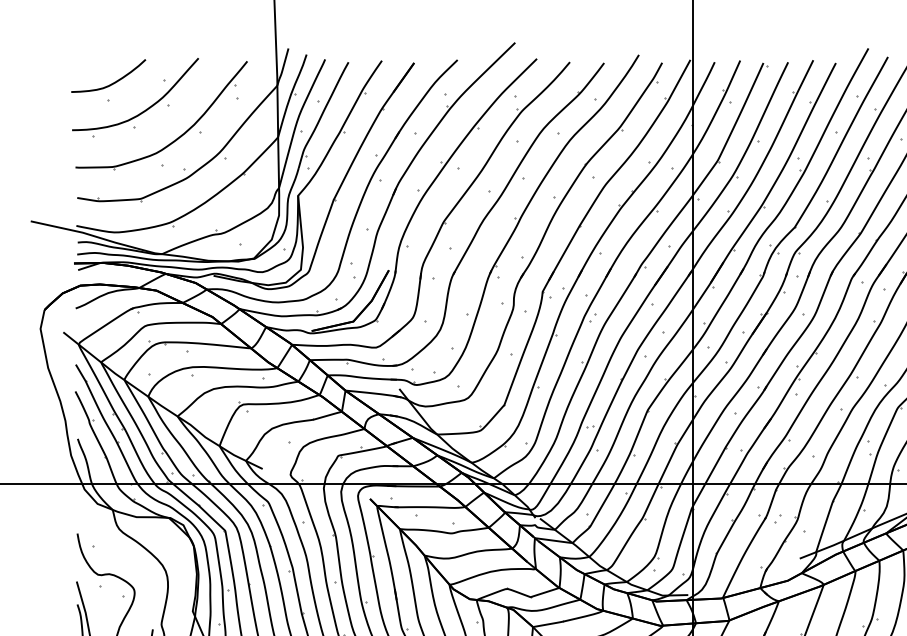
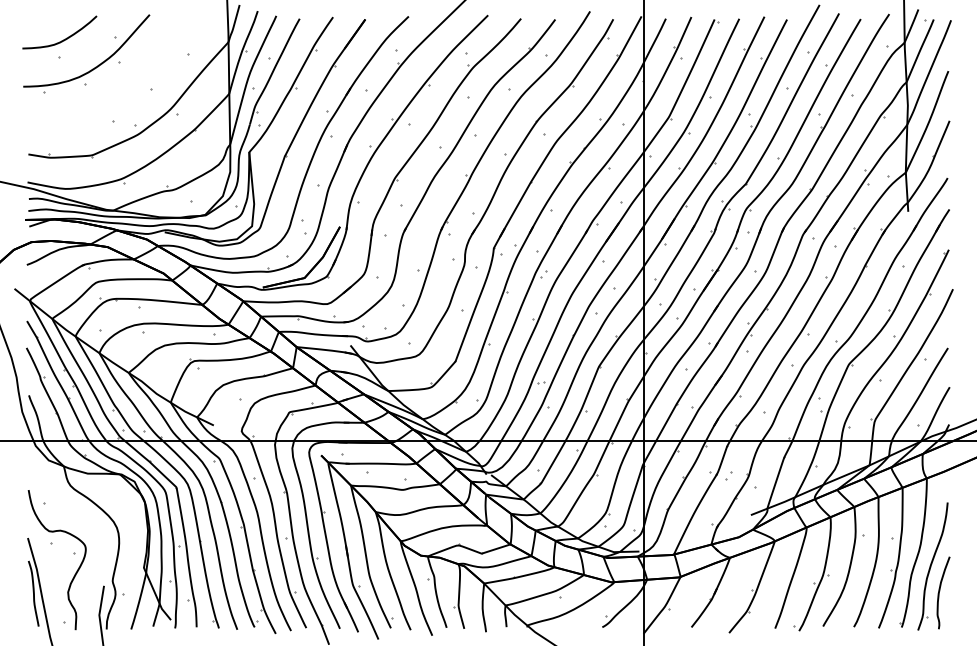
part: (179, 136) -> (130, 92), removed

